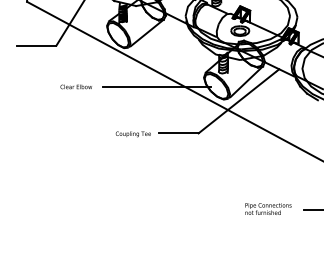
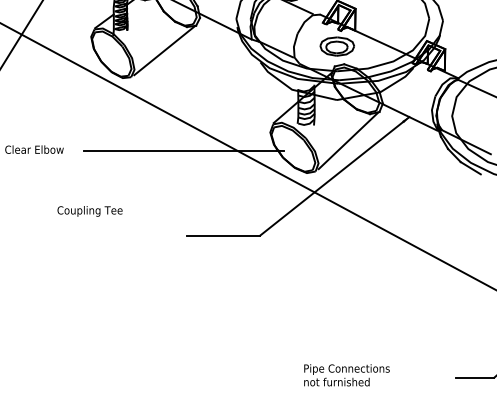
text: (132, 134) -> (88, 211), moved
text: (268, 208) -> (346, 374), moved

